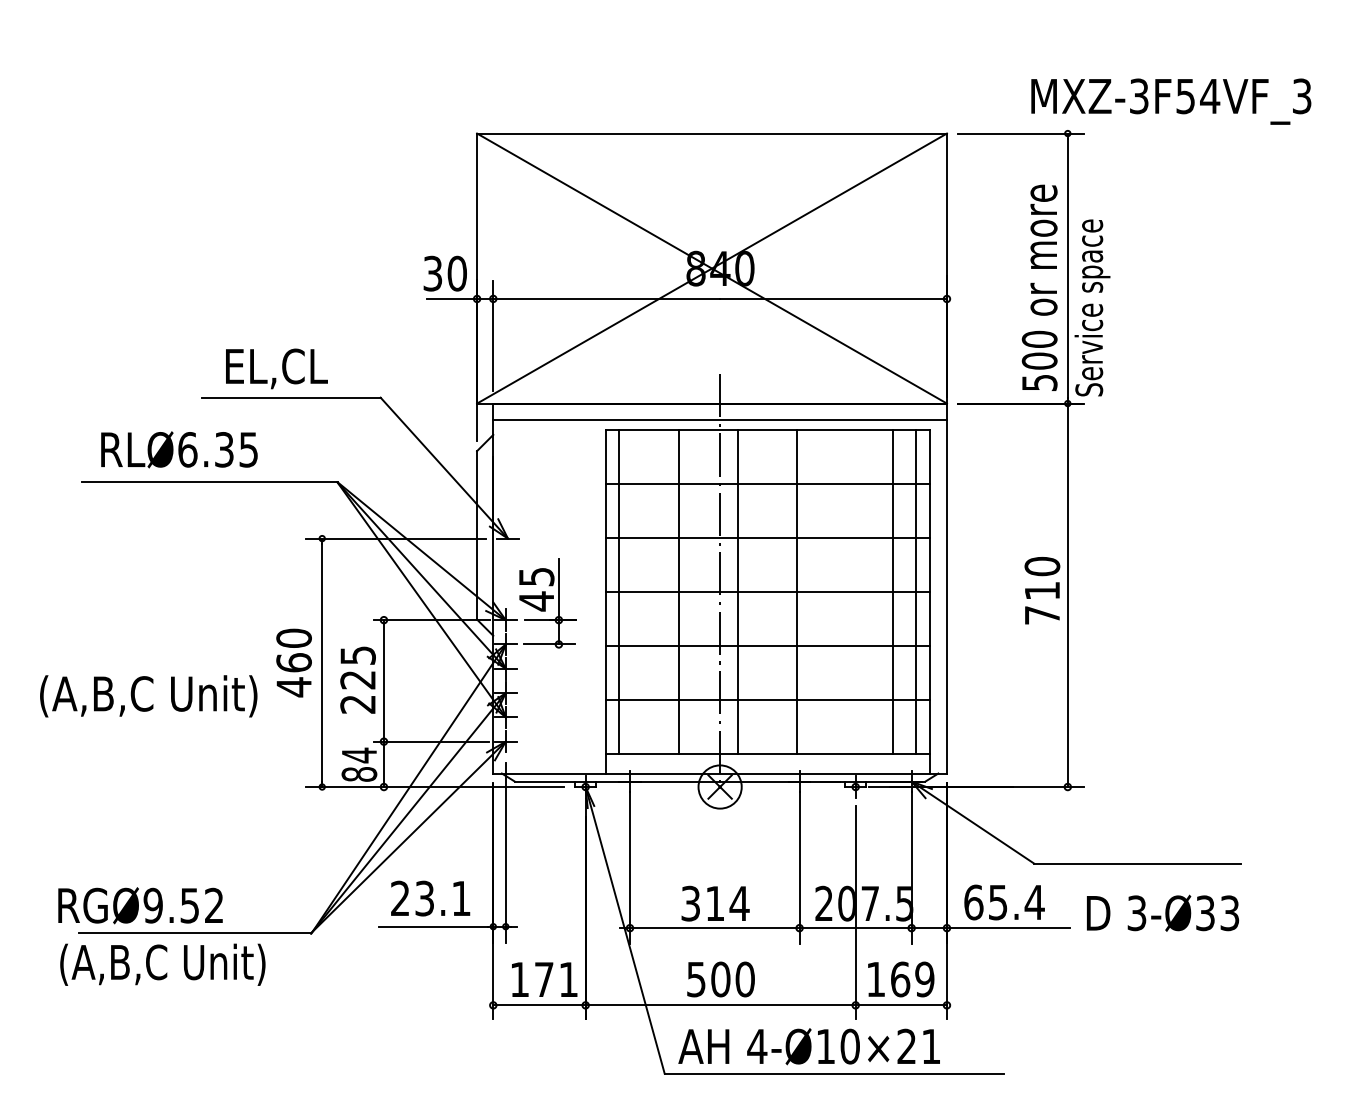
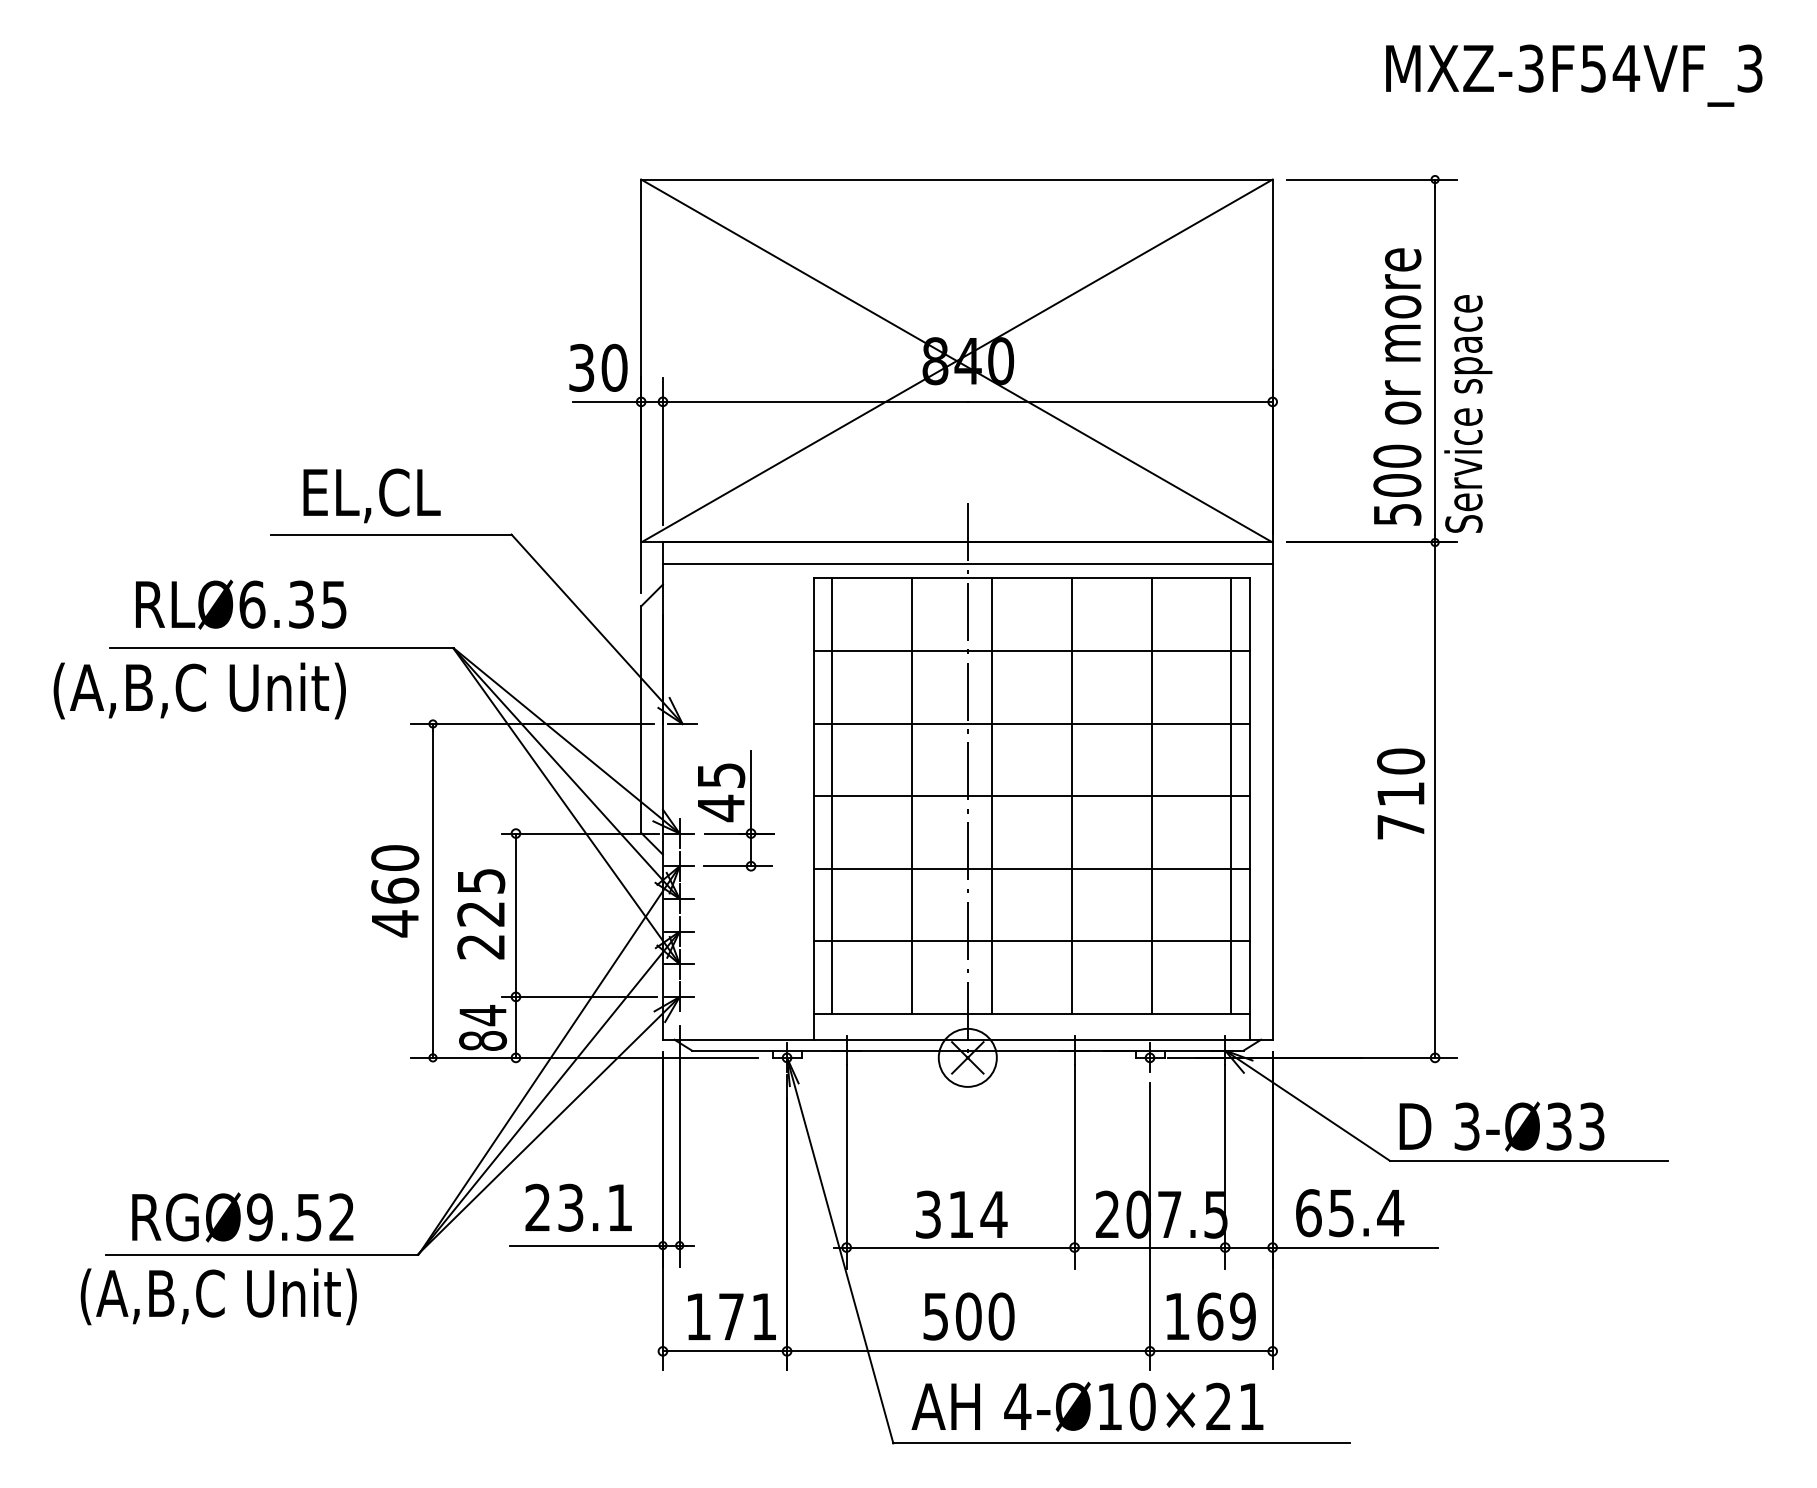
text: (1171, 101) -> (1574, 75), moved
line: (892, 592) -> (1151, 796), moved
text: (148, 695) -> (199, 690), moved
text: (140, 905) -> (242, 1217), moved
text: (1162, 913) -> (1501, 1126), moved

